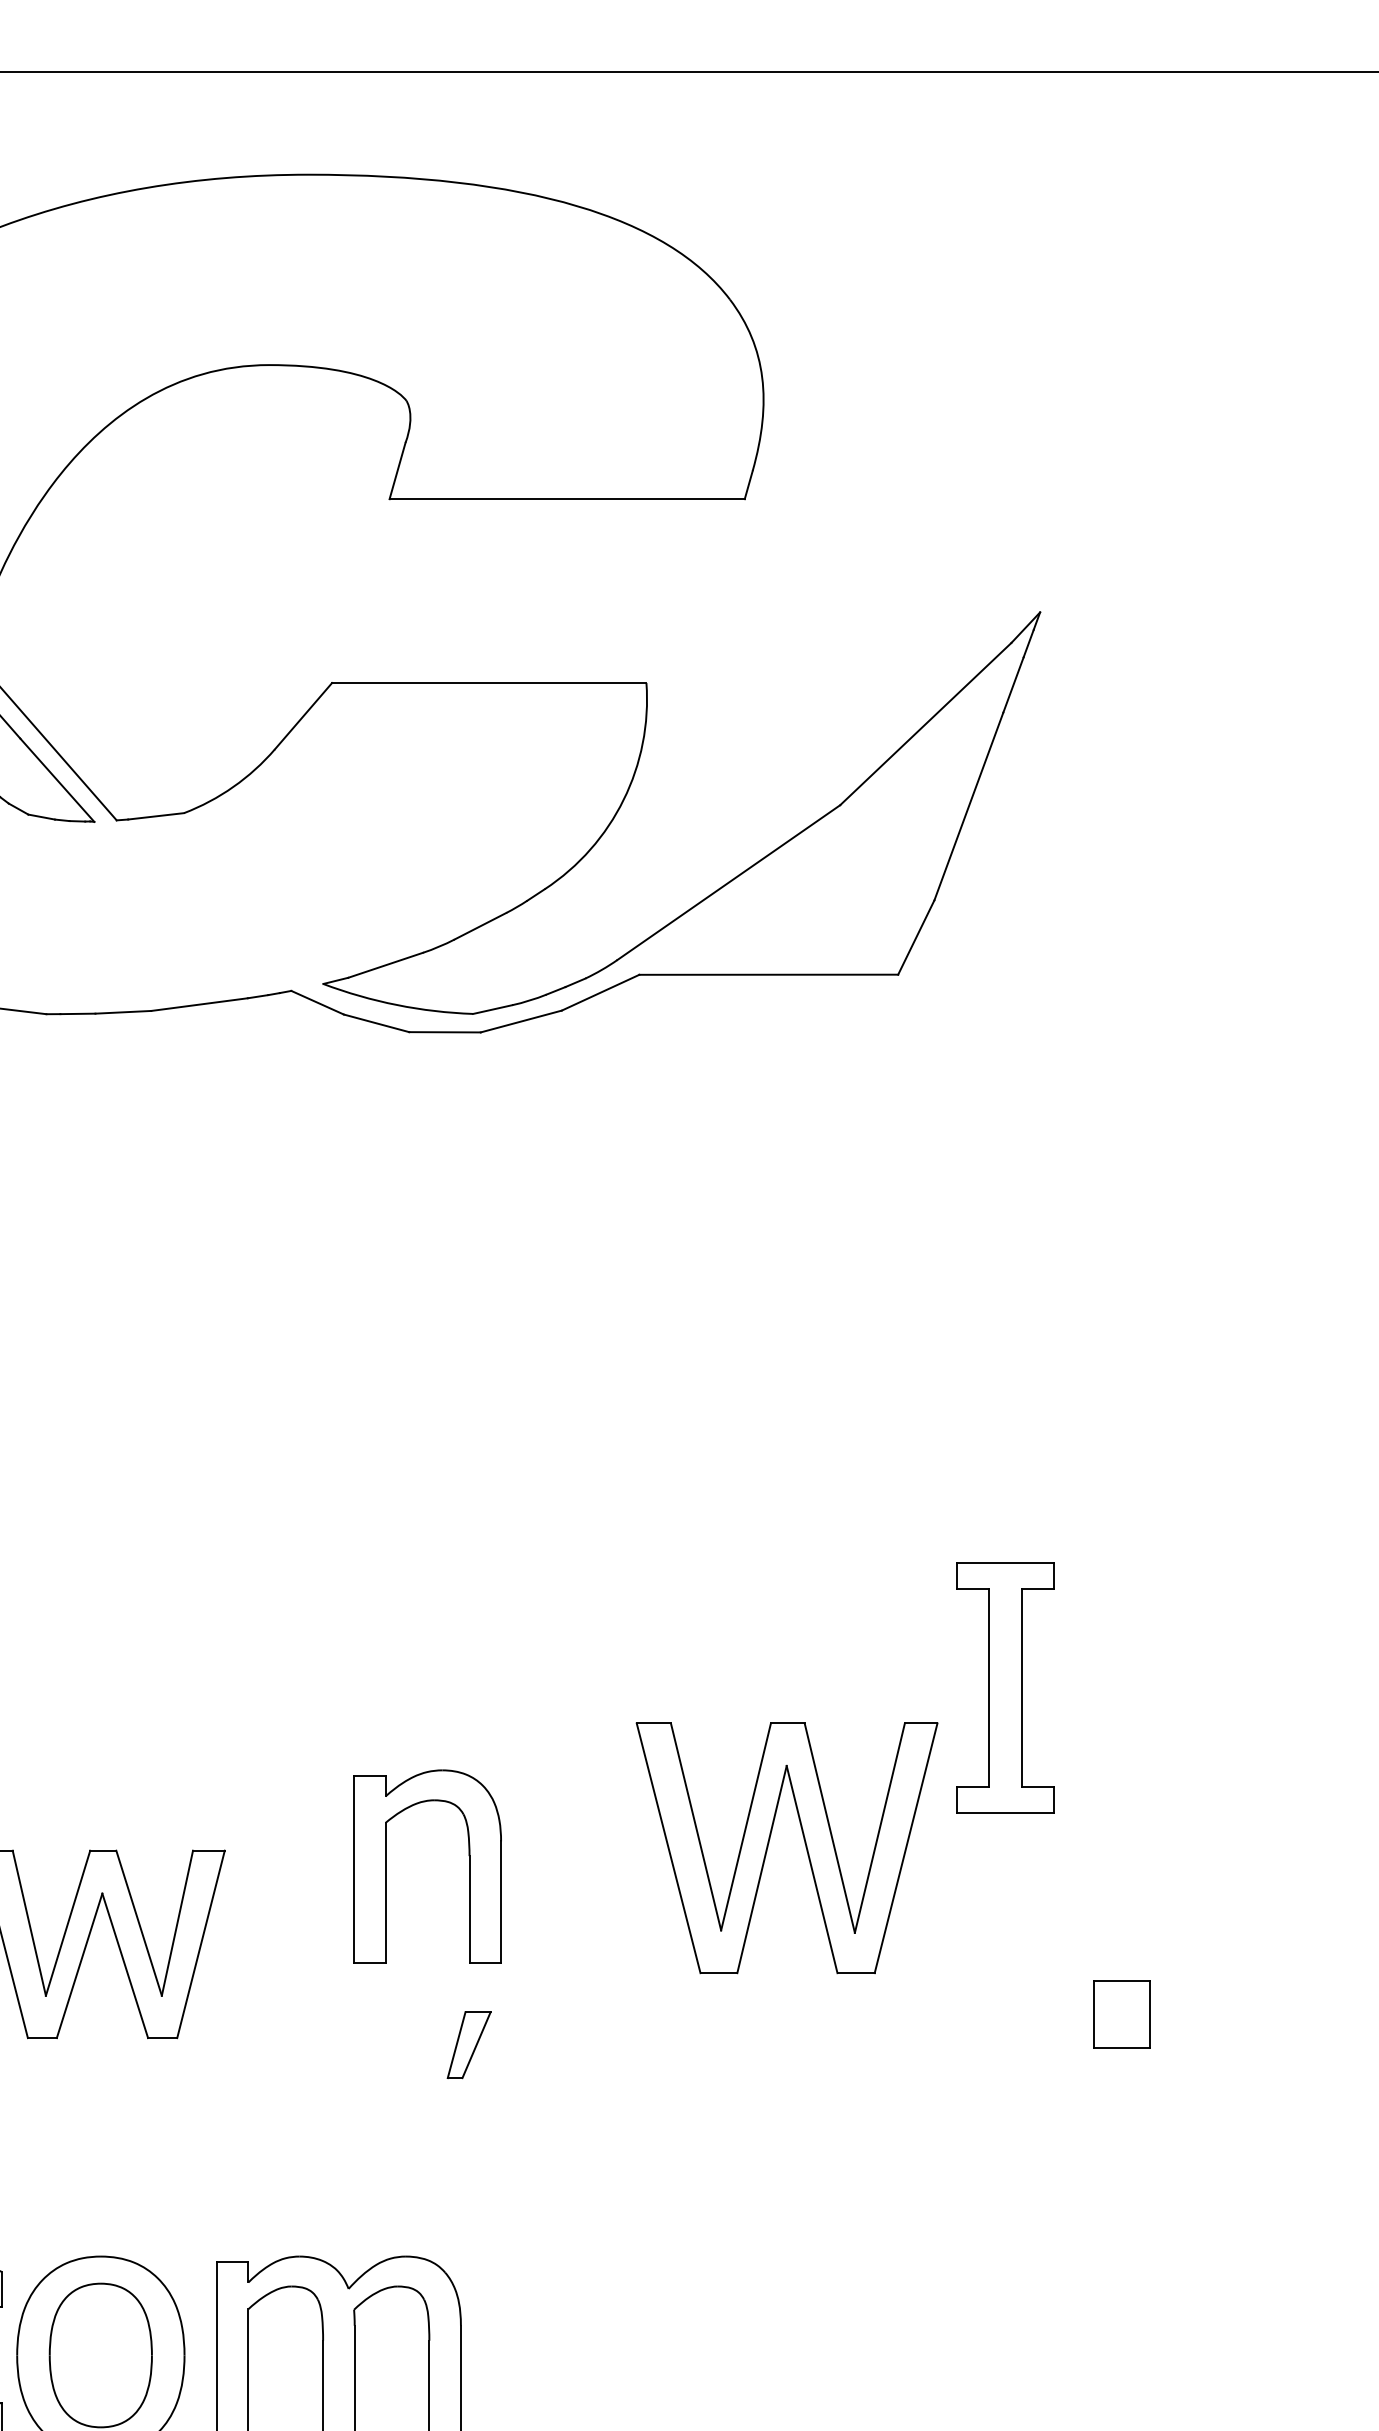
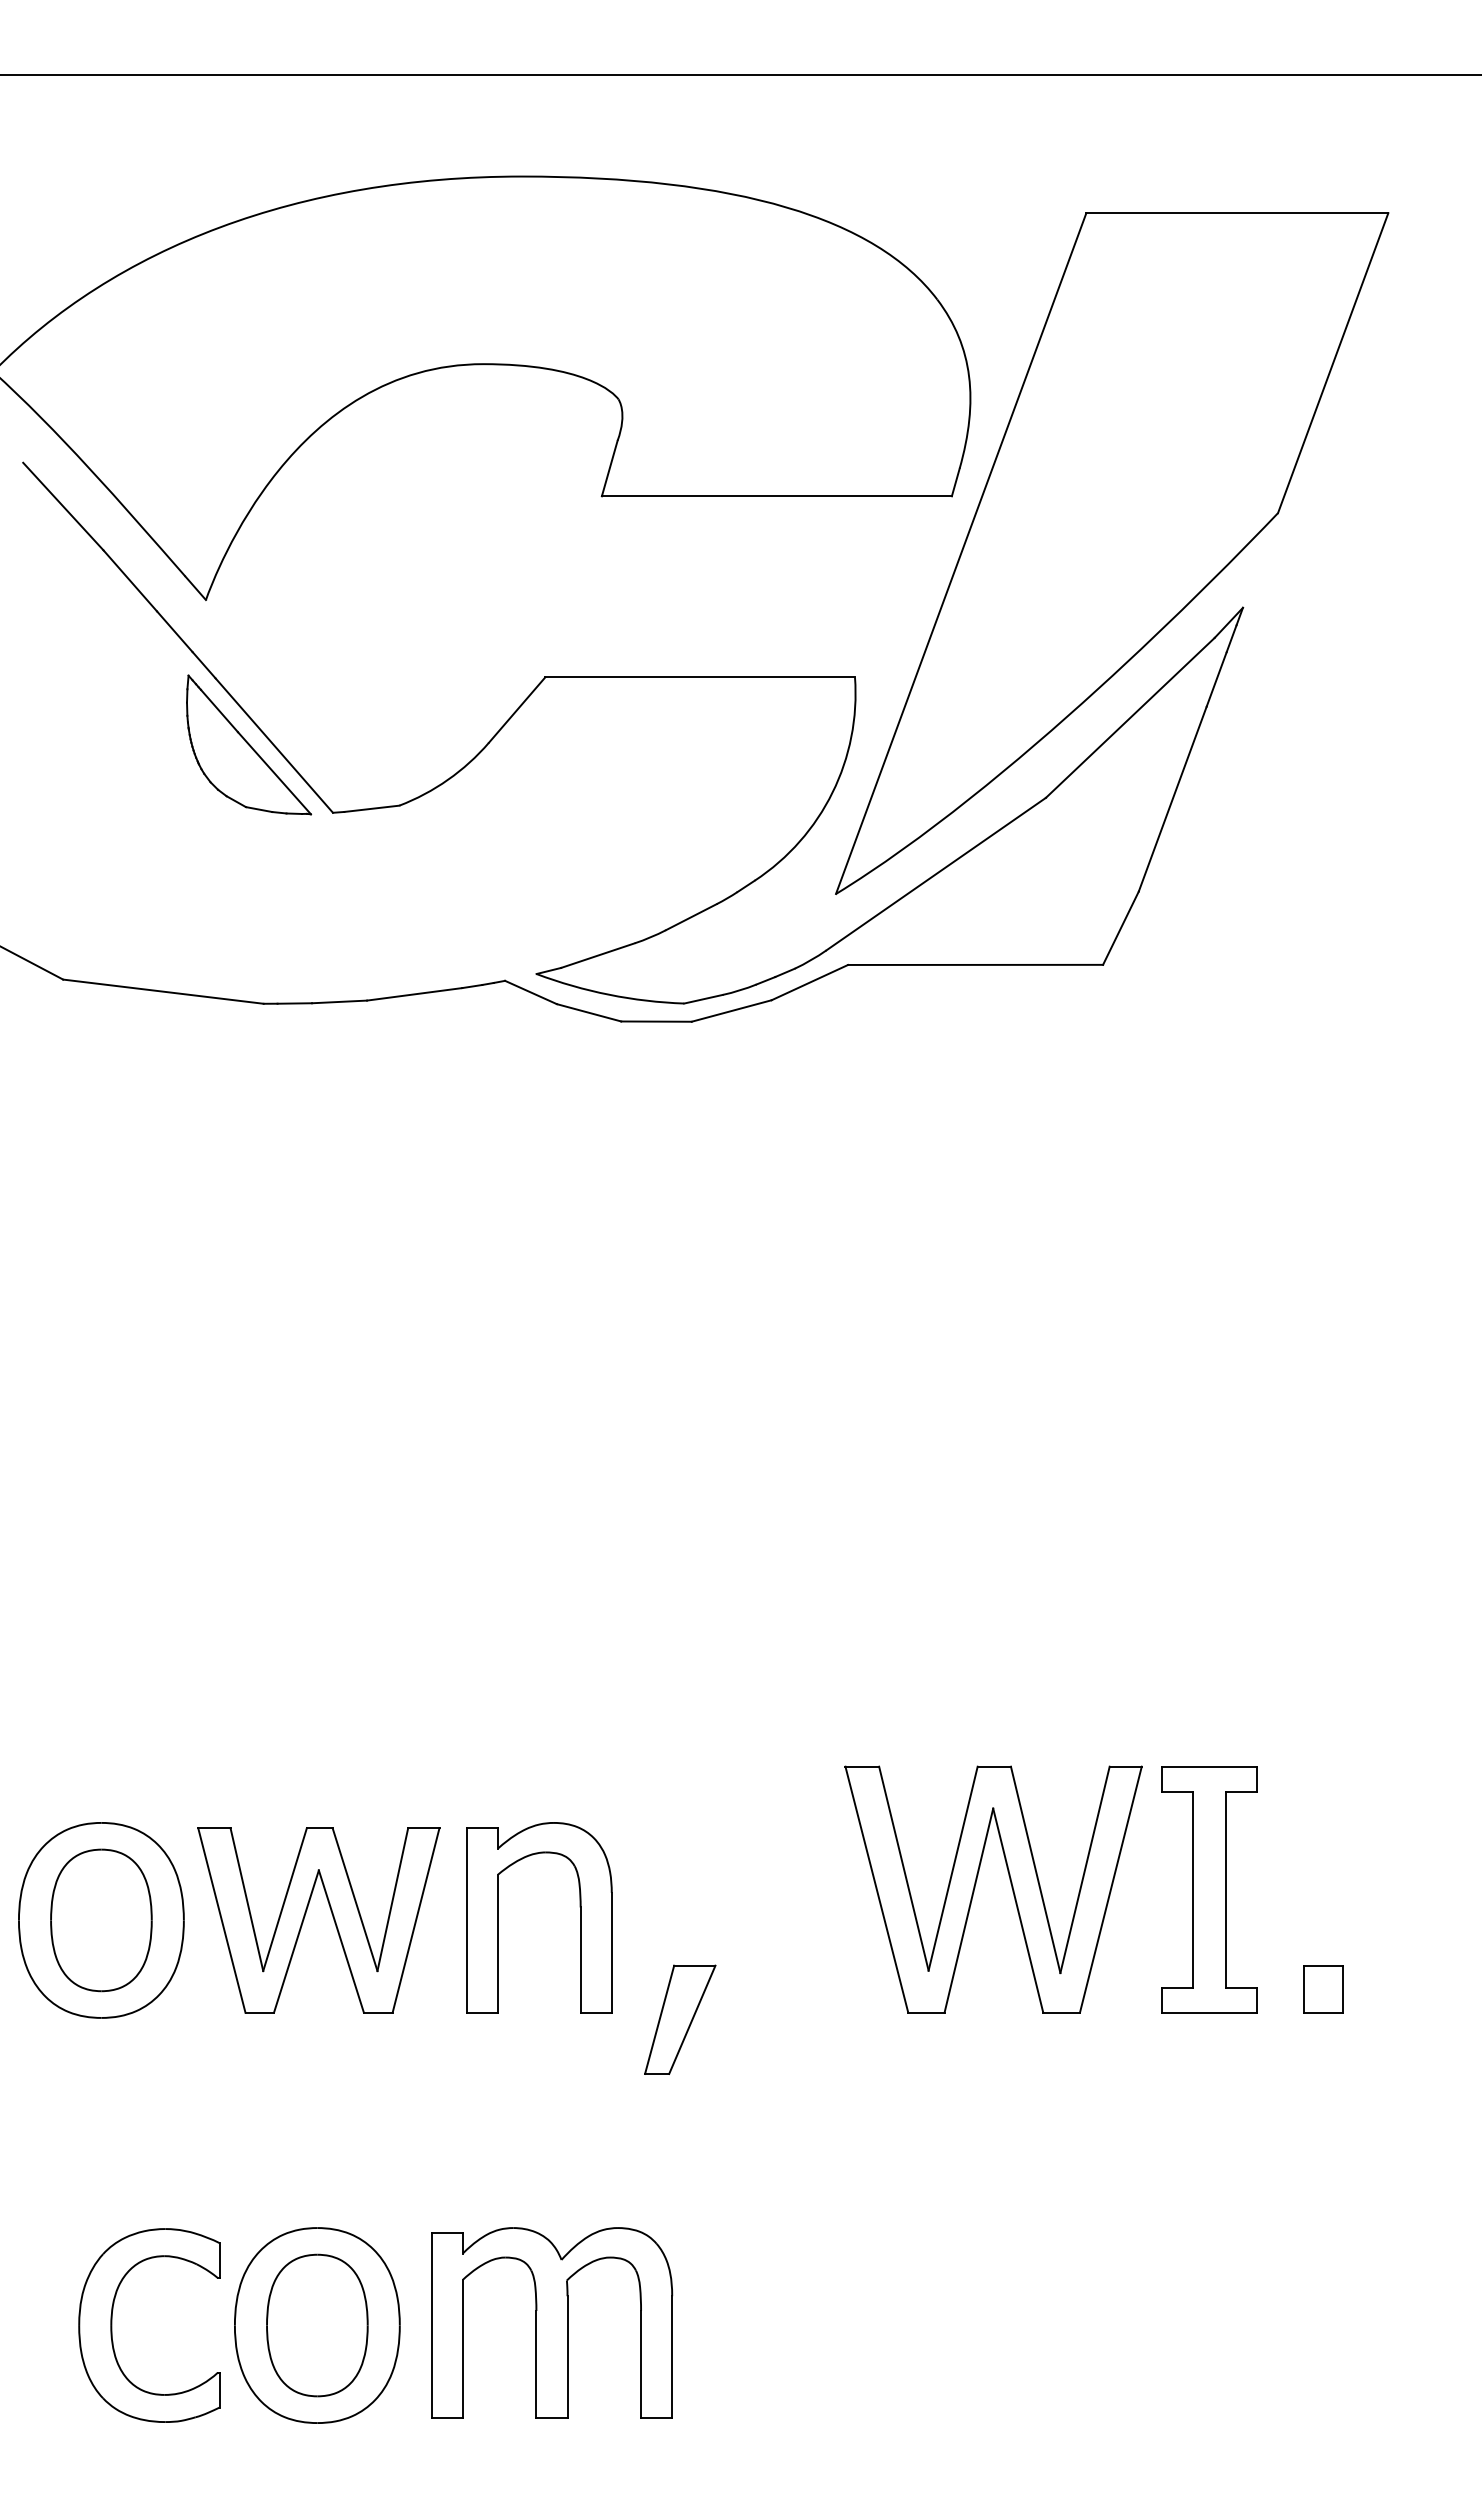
part: (907, 557) -> (1112, 553), added
part: (1006, 1687) -> (1209, 1889), moved
part: (769, 1842) -> (976, 1884), moved
part: (386, 1866) -> (498, 1917), moved
part: (1121, 2014) -> (1323, 1989), size x0.71
part: (469, 2044) -> (680, 2019), size x1.67

